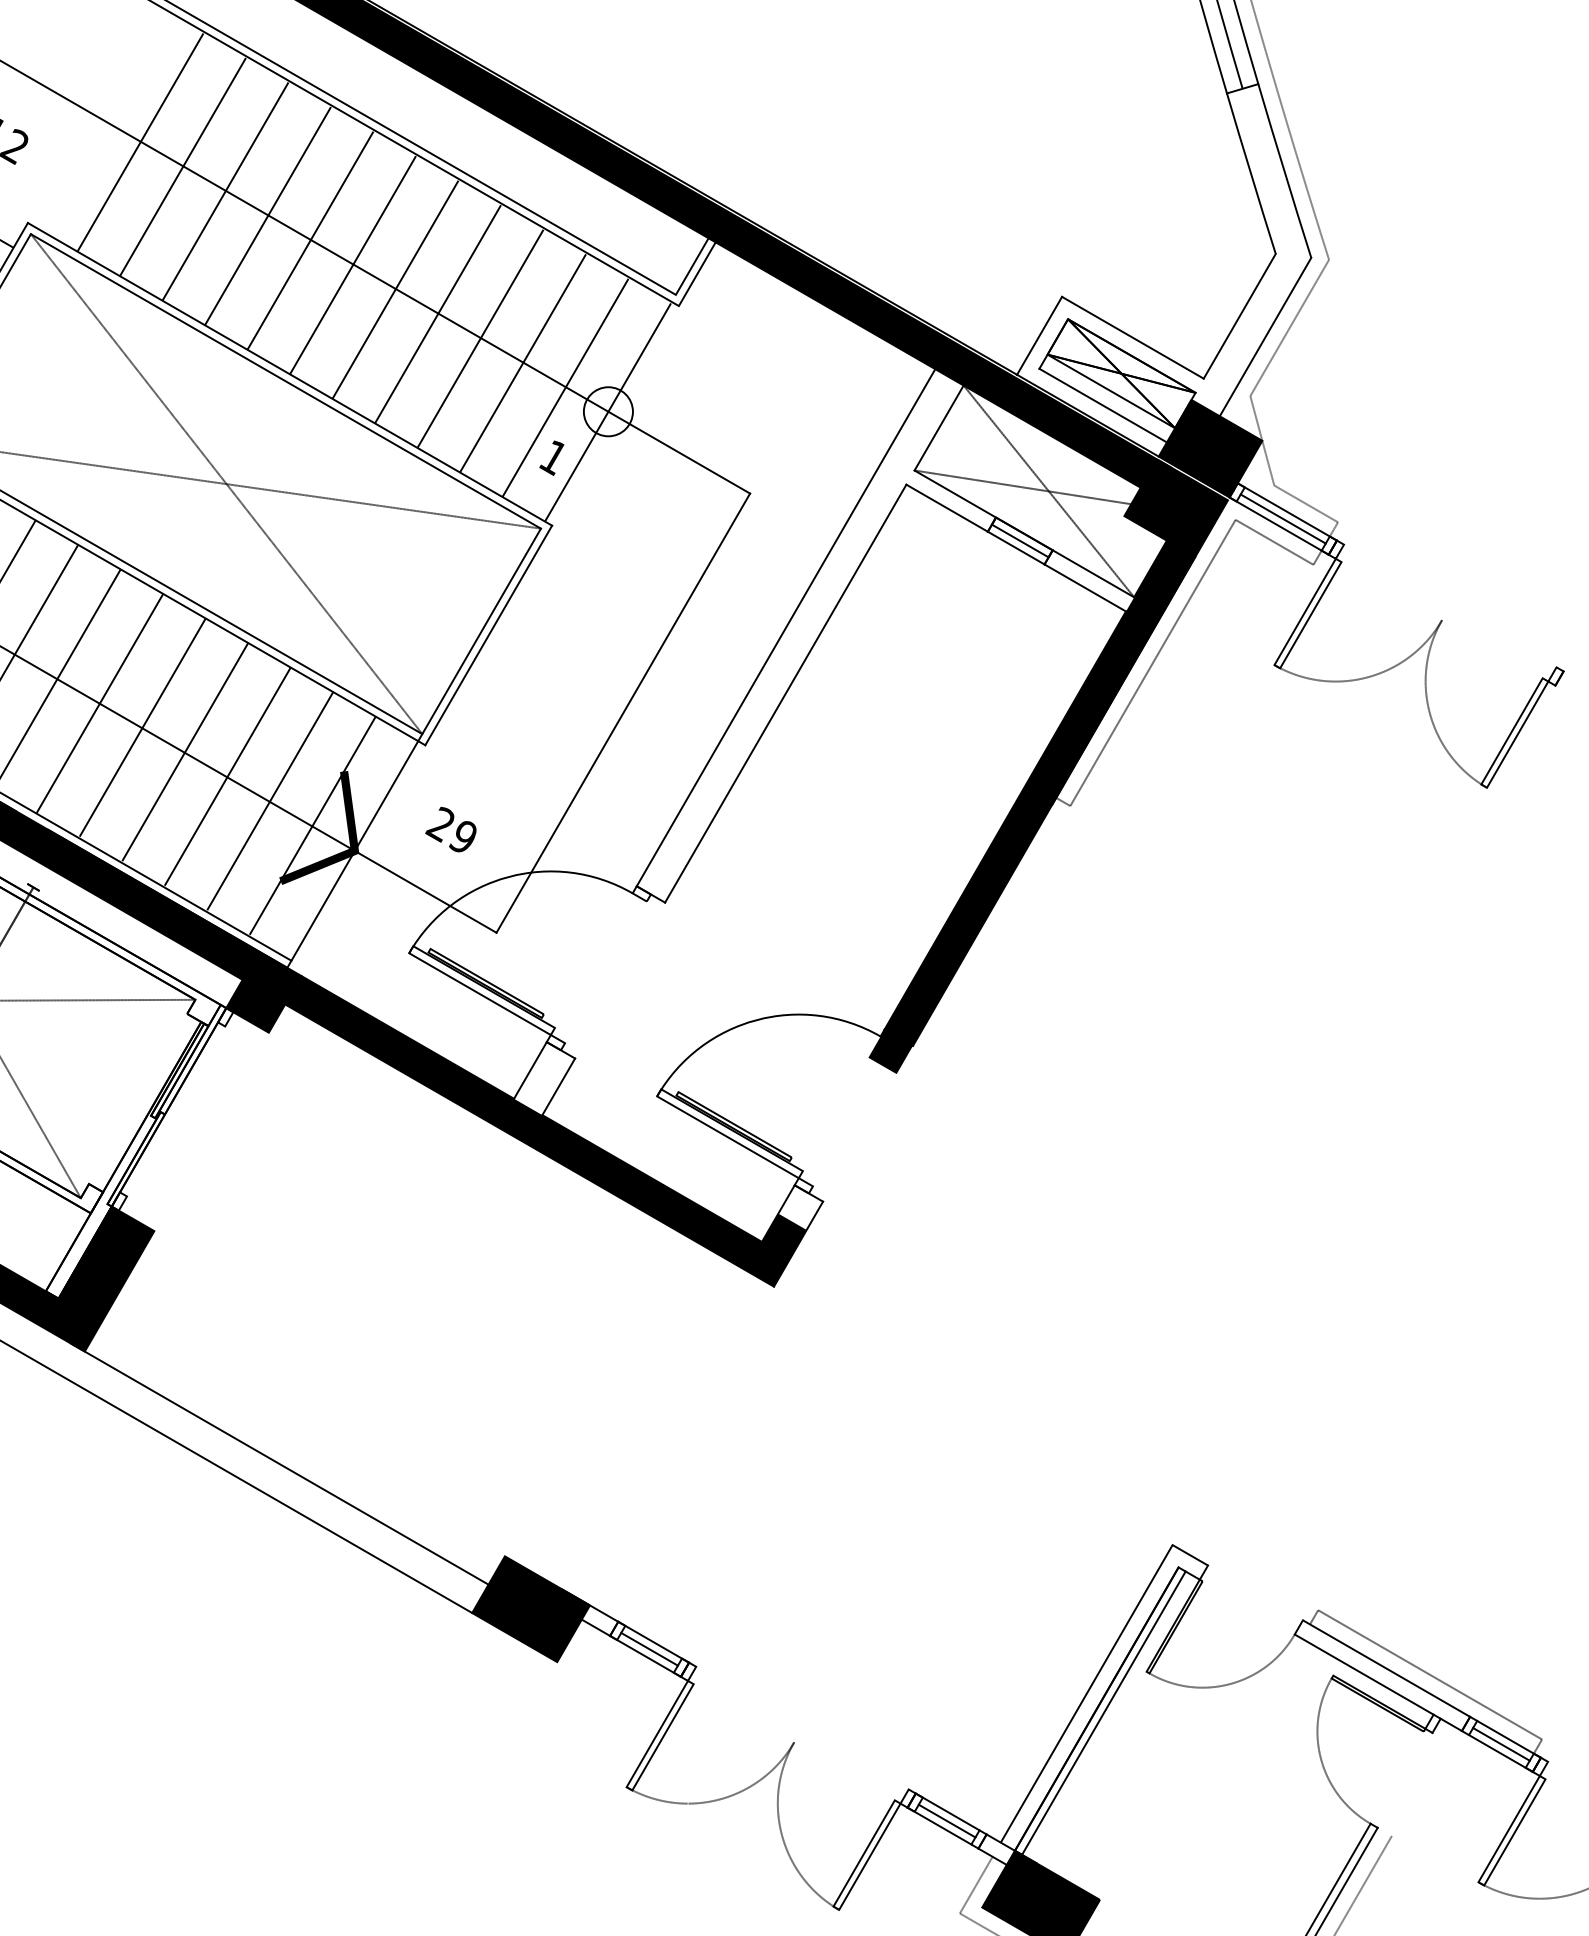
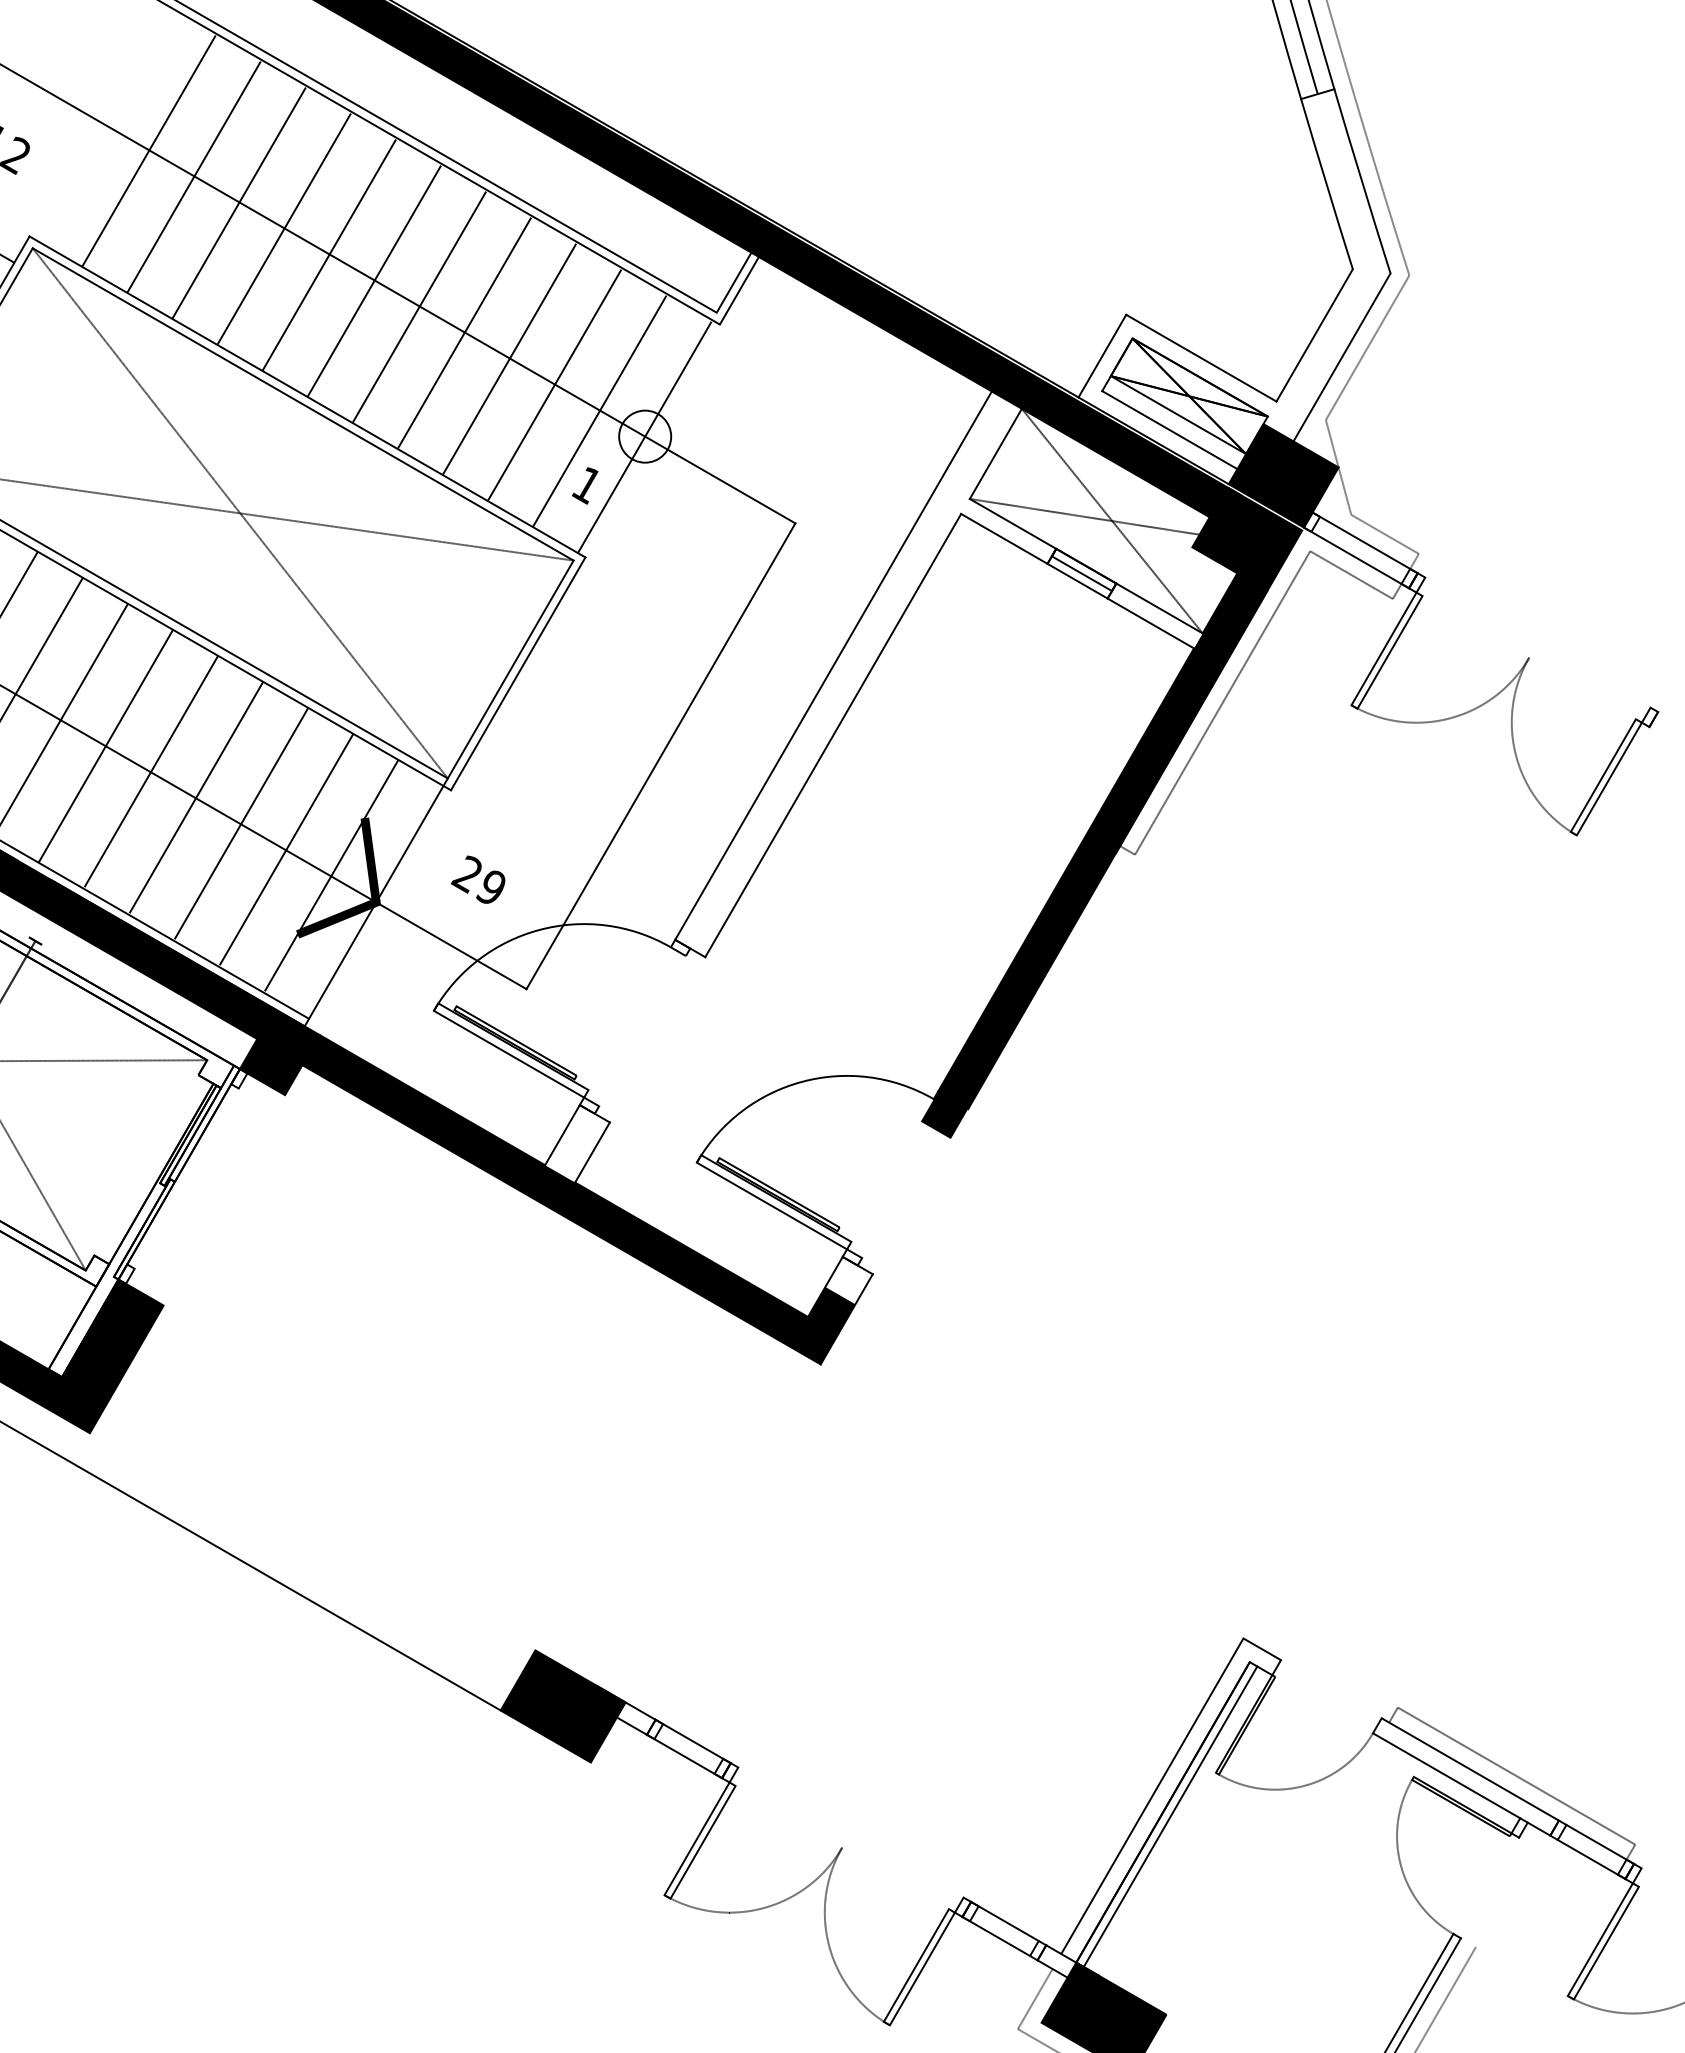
line: (1282, 519) -> (1360, 550), removed
line: (279, 1464) -> (296, 1552), removed
line: (649, 1648) -> (688, 1748), removed
line: (1501, 1744) -> (1592, 1849), removed
line: (947, 1820) -> (1004, 1930), removed

